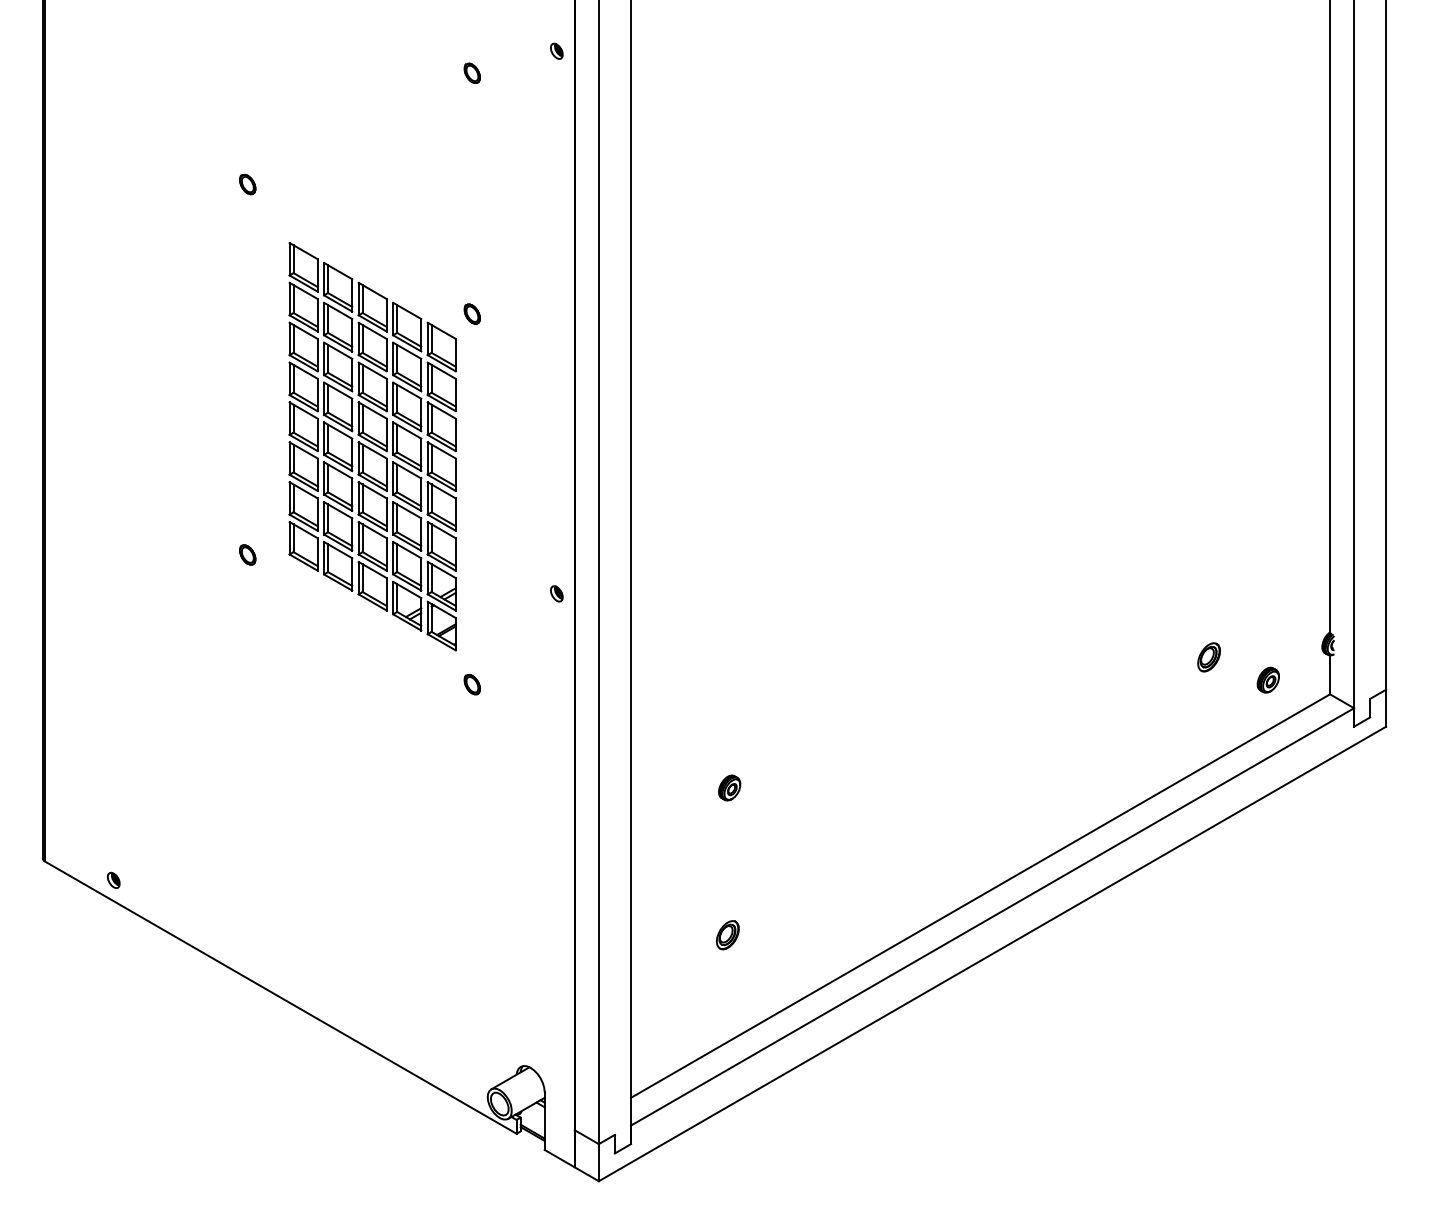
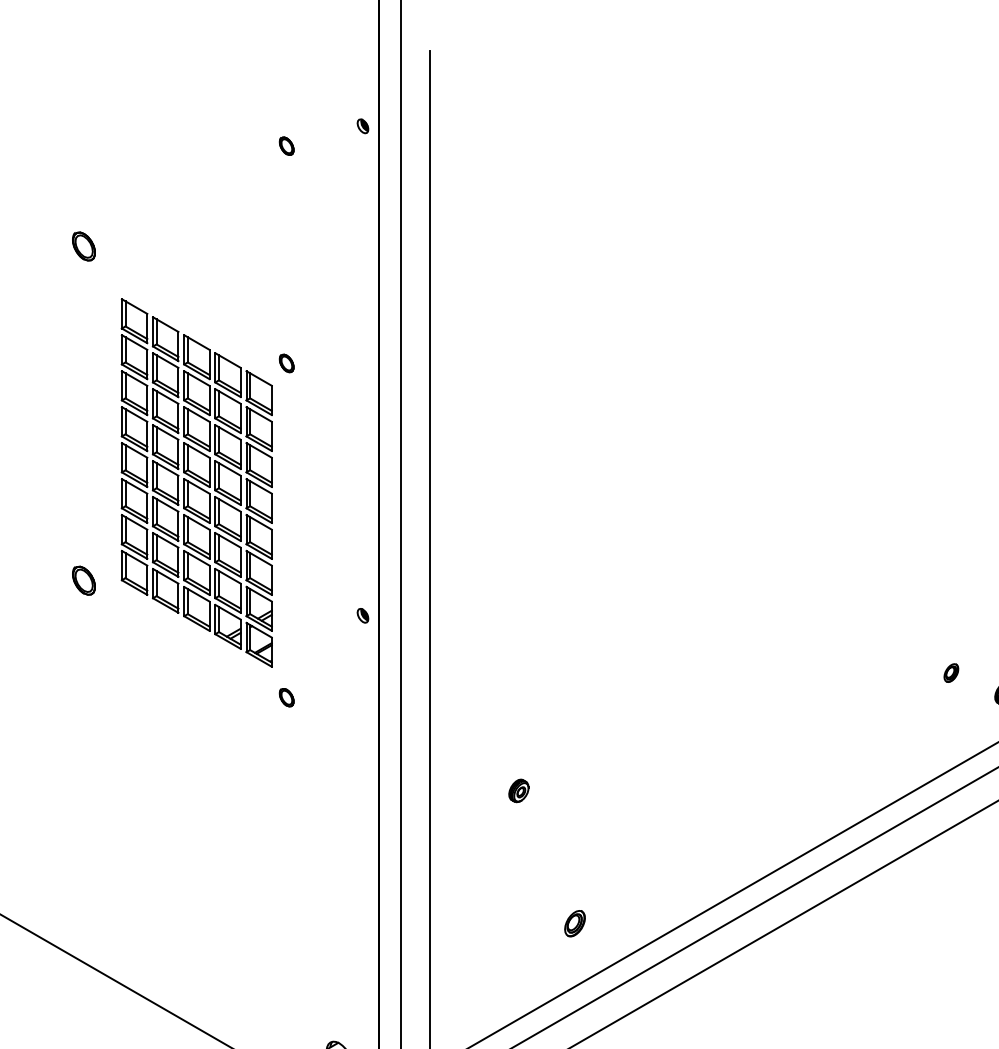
part: (247, 184) -> (83, 246), size x1.6
part: (247, 554) -> (83, 580), size x1.6
part: (1208, 657) -> (950, 673), size x0.7
part: (727, 935) -> (574, 923), moved

